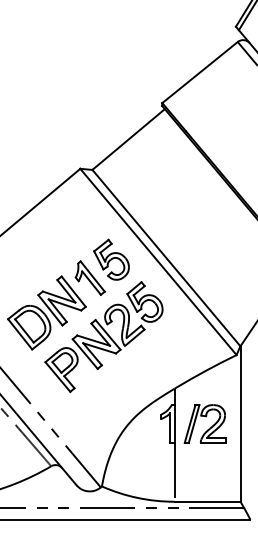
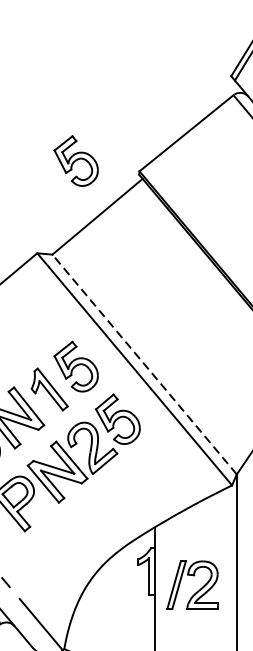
part: (111, 94) -> (76, 160), added
line: (166, 257) -> (144, 363), solid -> dashed
part: (205, 417) -> (193, 576), moved

